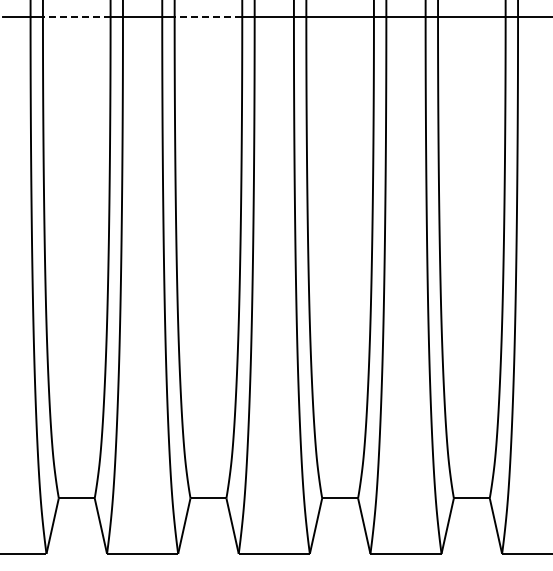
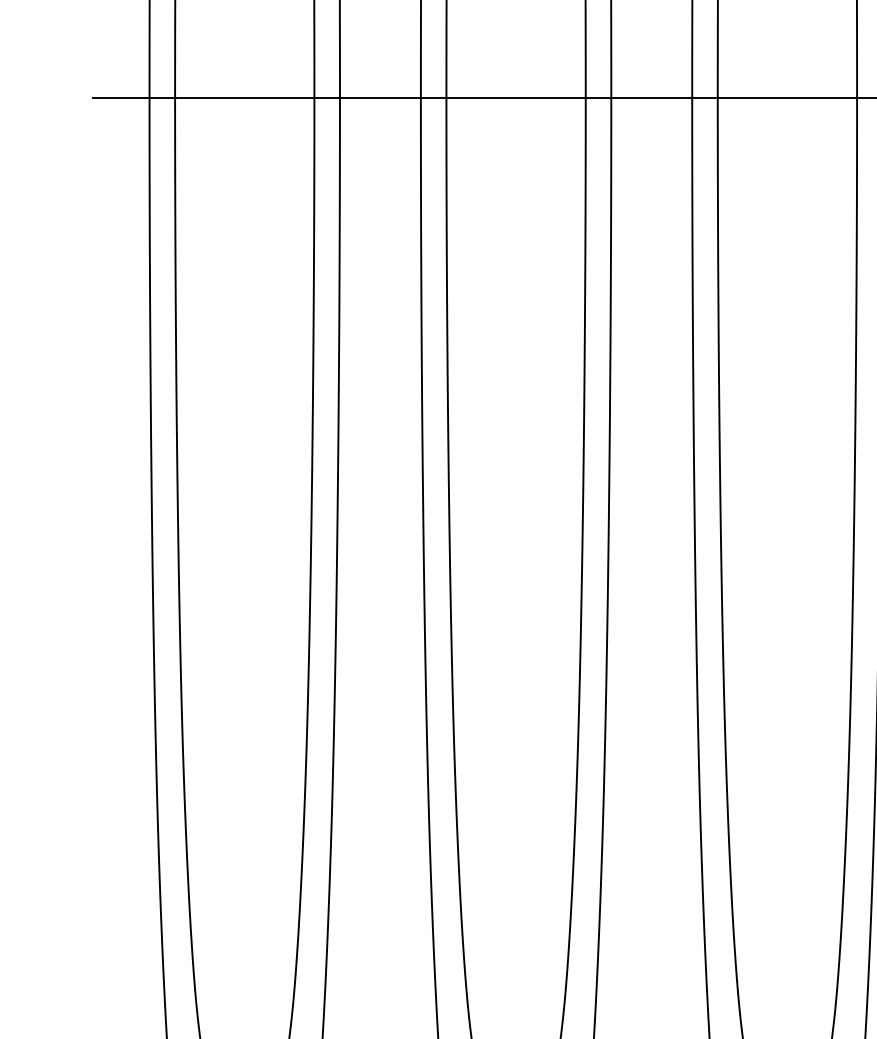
line: (76, 17) -> (244, 98), dashed -> solid
line: (208, 17) -> (516, 98), dashed -> solid

